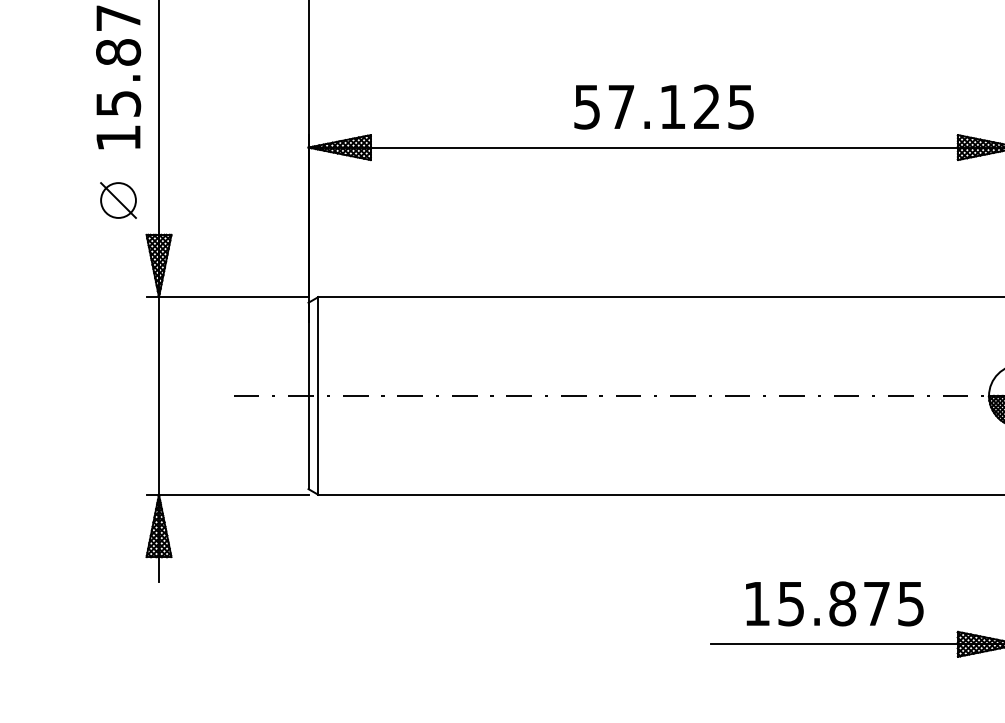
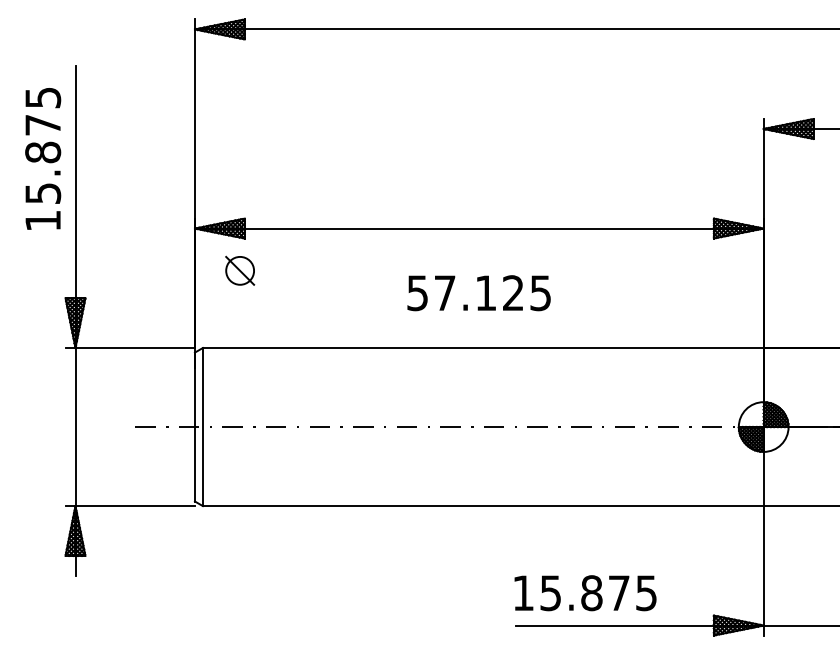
text: (663, 107) -> (478, 293), moved
part: (118, 200) -> (240, 270), moved
text: (834, 604) -> (585, 593), moved

